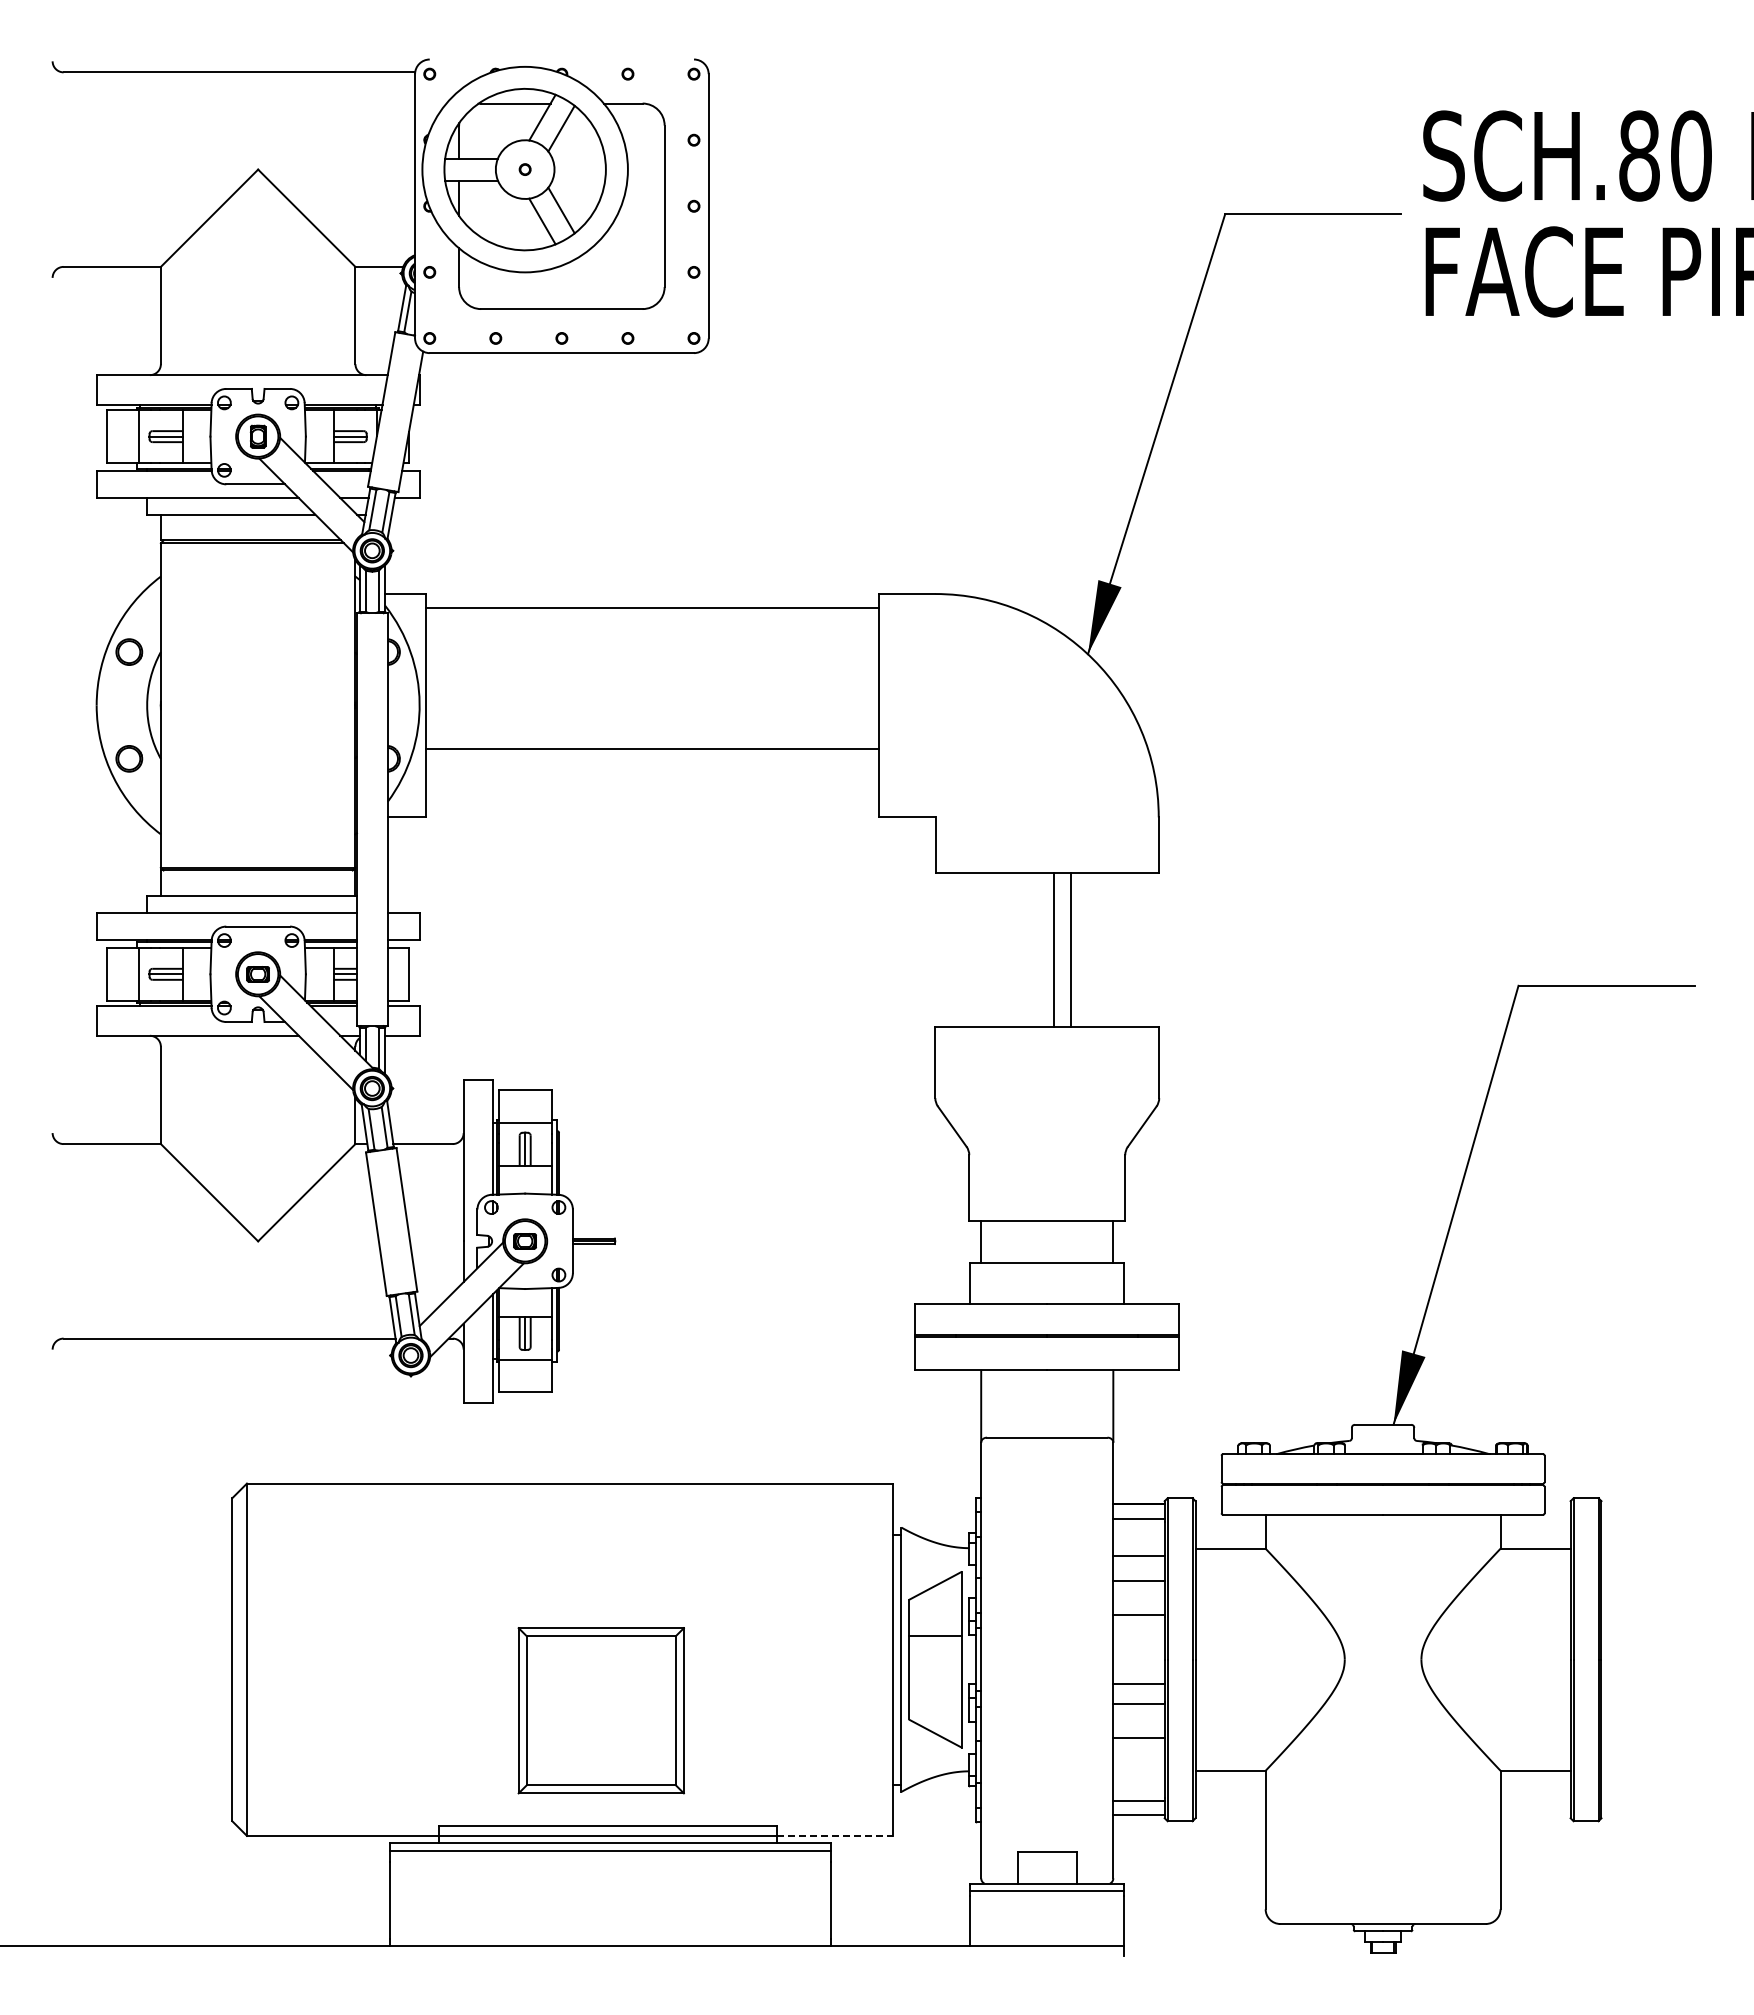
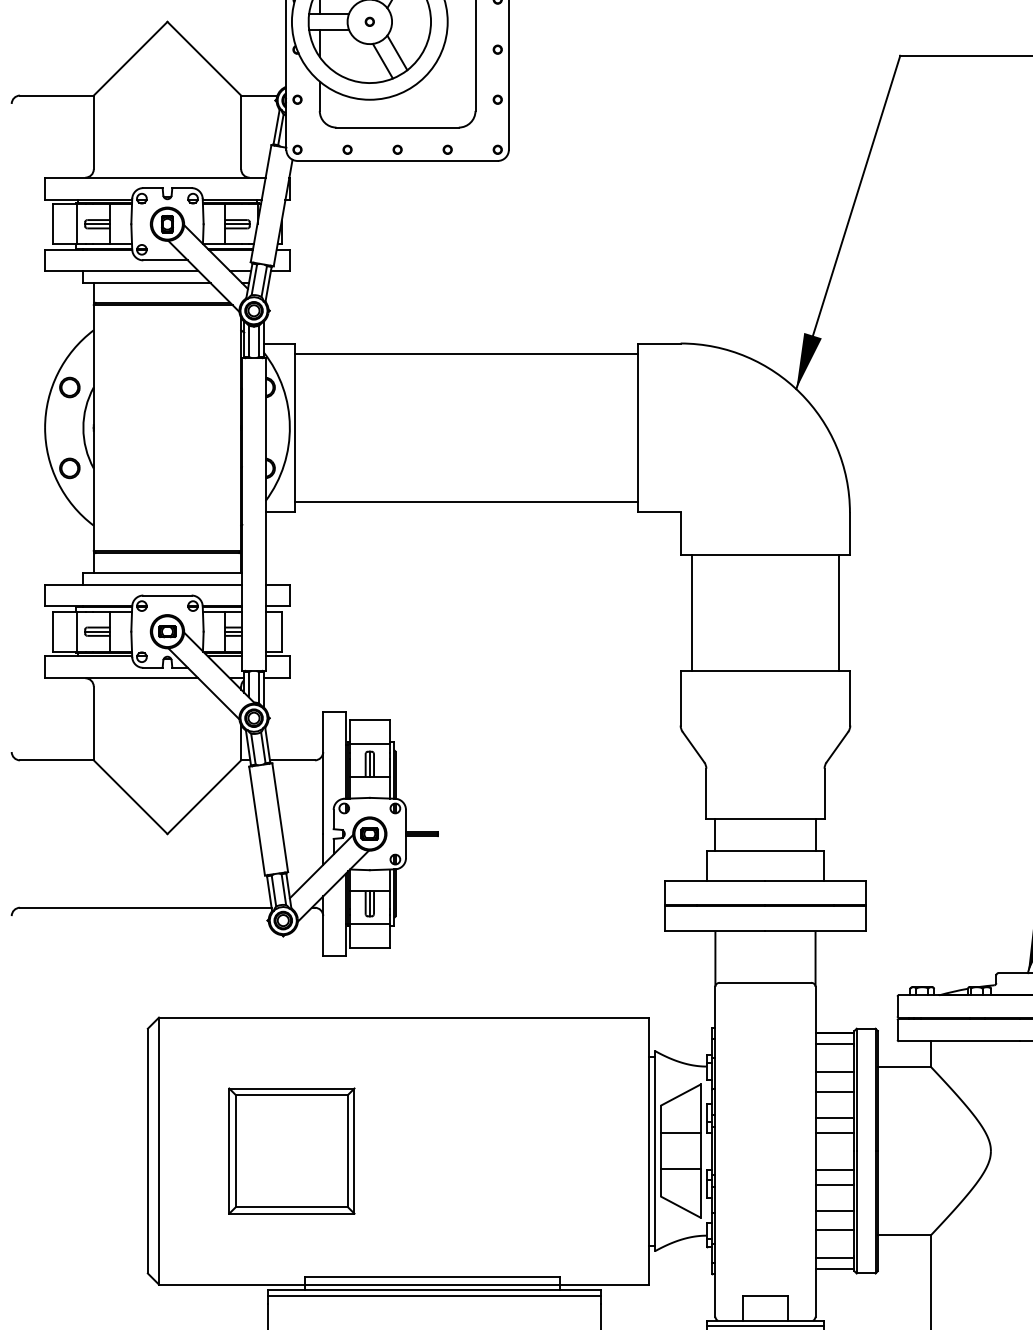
line: (652, 748) -> (466, 501), moved
line: (1054, 949) -> (692, 612), moved
line: (1070, 949) -> (839, 612), moved
line: (1138, 1635) -> (834, 1132), added
line: (935, 1683) -> (680, 1169), added
part: (600, 1710) -> (291, 1150), moved
line: (1138, 1763) -> (834, 1229), added
line: (835, 1835) -> (604, 1284), dashed -> solid

